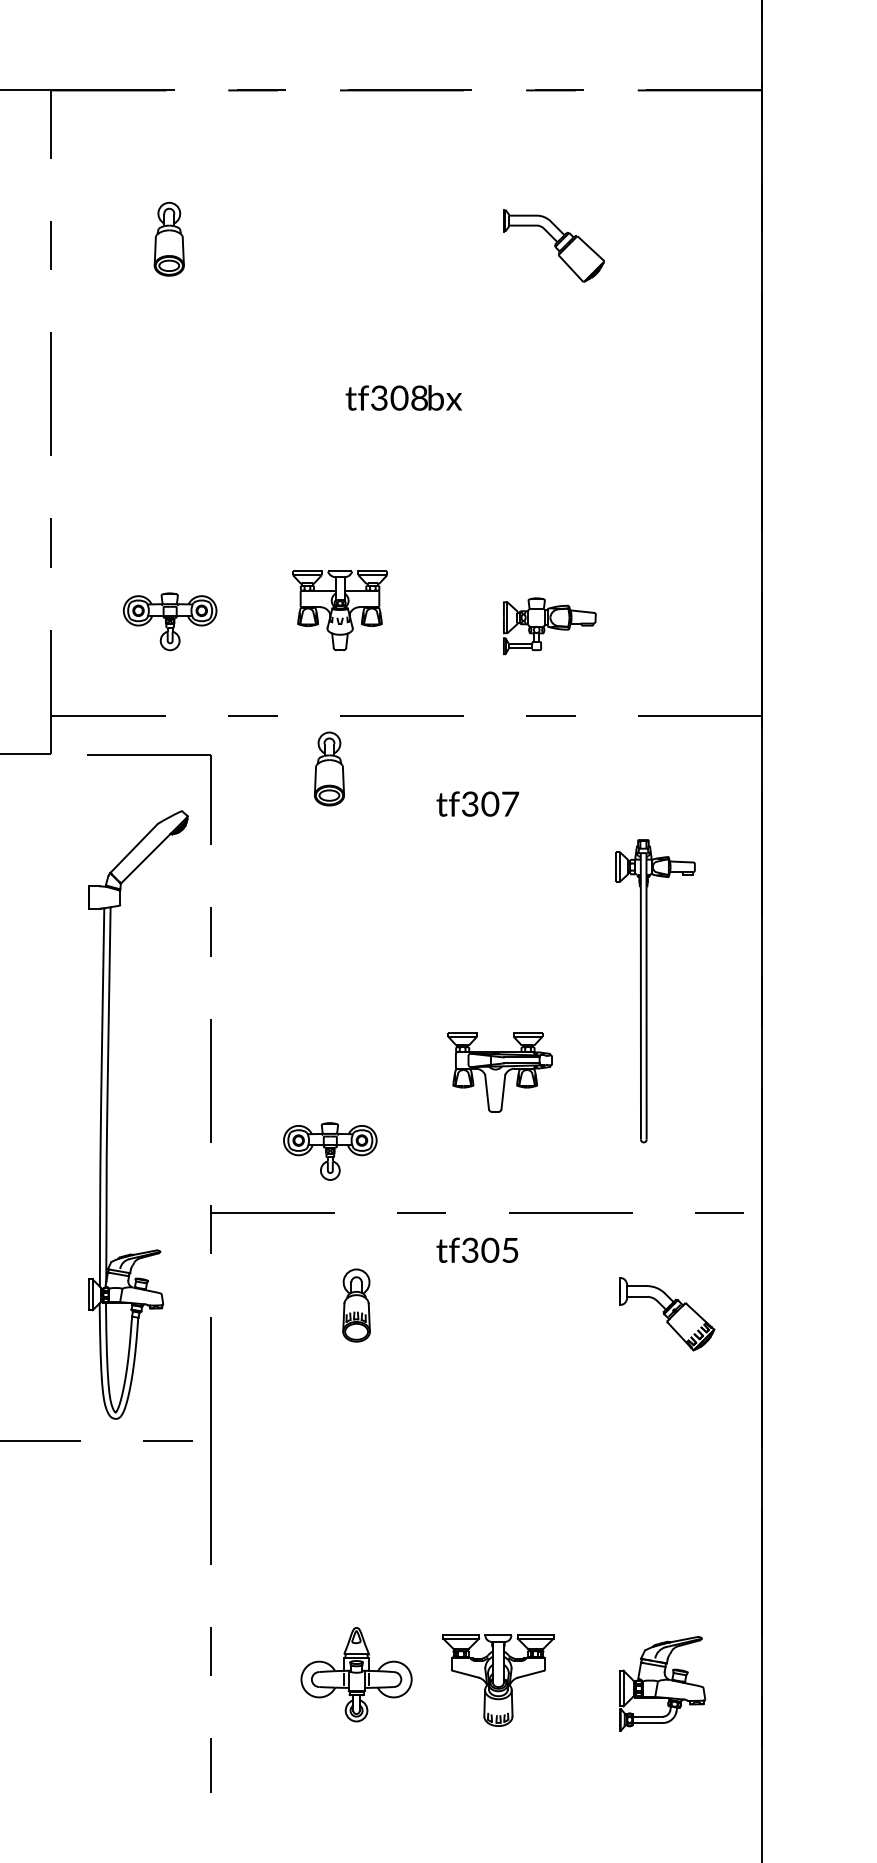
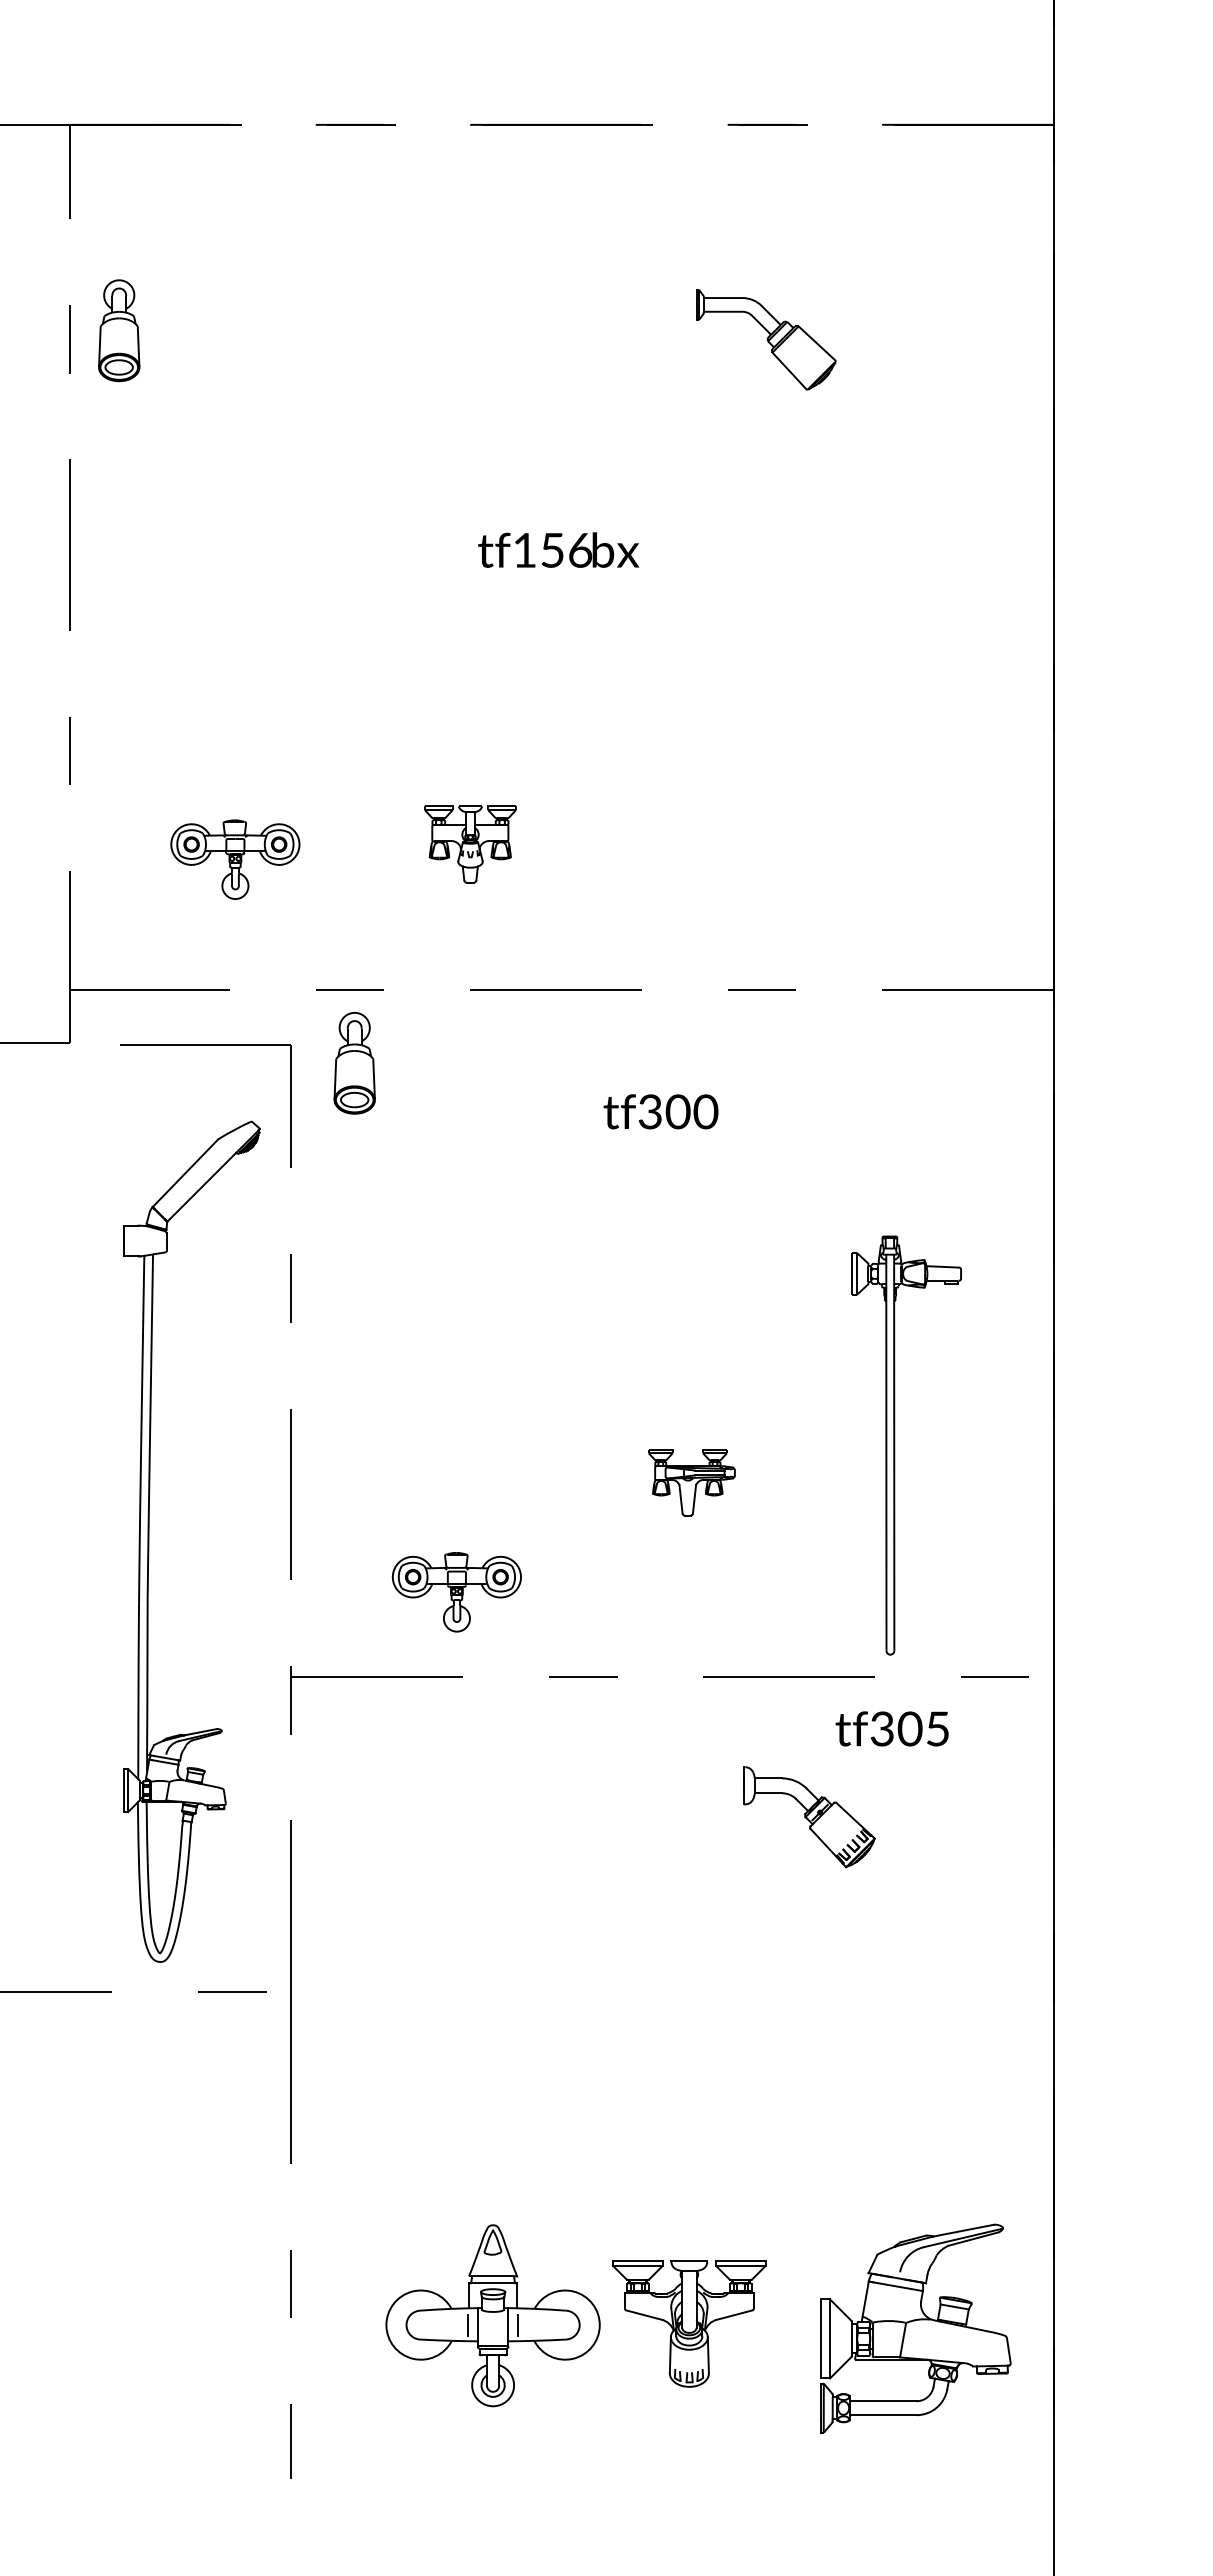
part: (169, 239) -> (119, 330), moved
text: (399, 397) -> (552, 549), tf308 -> tf156
part: (340, 610) -> (470, 844), size x0.7
part: (549, 625) -> (760, 865), removed
part: (329, 769) -> (354, 1063), moved
text: (510, 803) -> (705, 1111), tf307 -> tf300
part: (647, 991) -> (895, 1445), moved
part: (499, 1072) -> (691, 1482), size x0.6
text: (476, 1250) -> (891, 1728), moved
part: (356, 1305) -> (492, 1805), removed
part: (666, 1314) -> (809, 1817), moved
part: (356, 1674) -> (493, 2315), size x1.4
part: (662, 1683) -> (916, 2328), size x1.6

